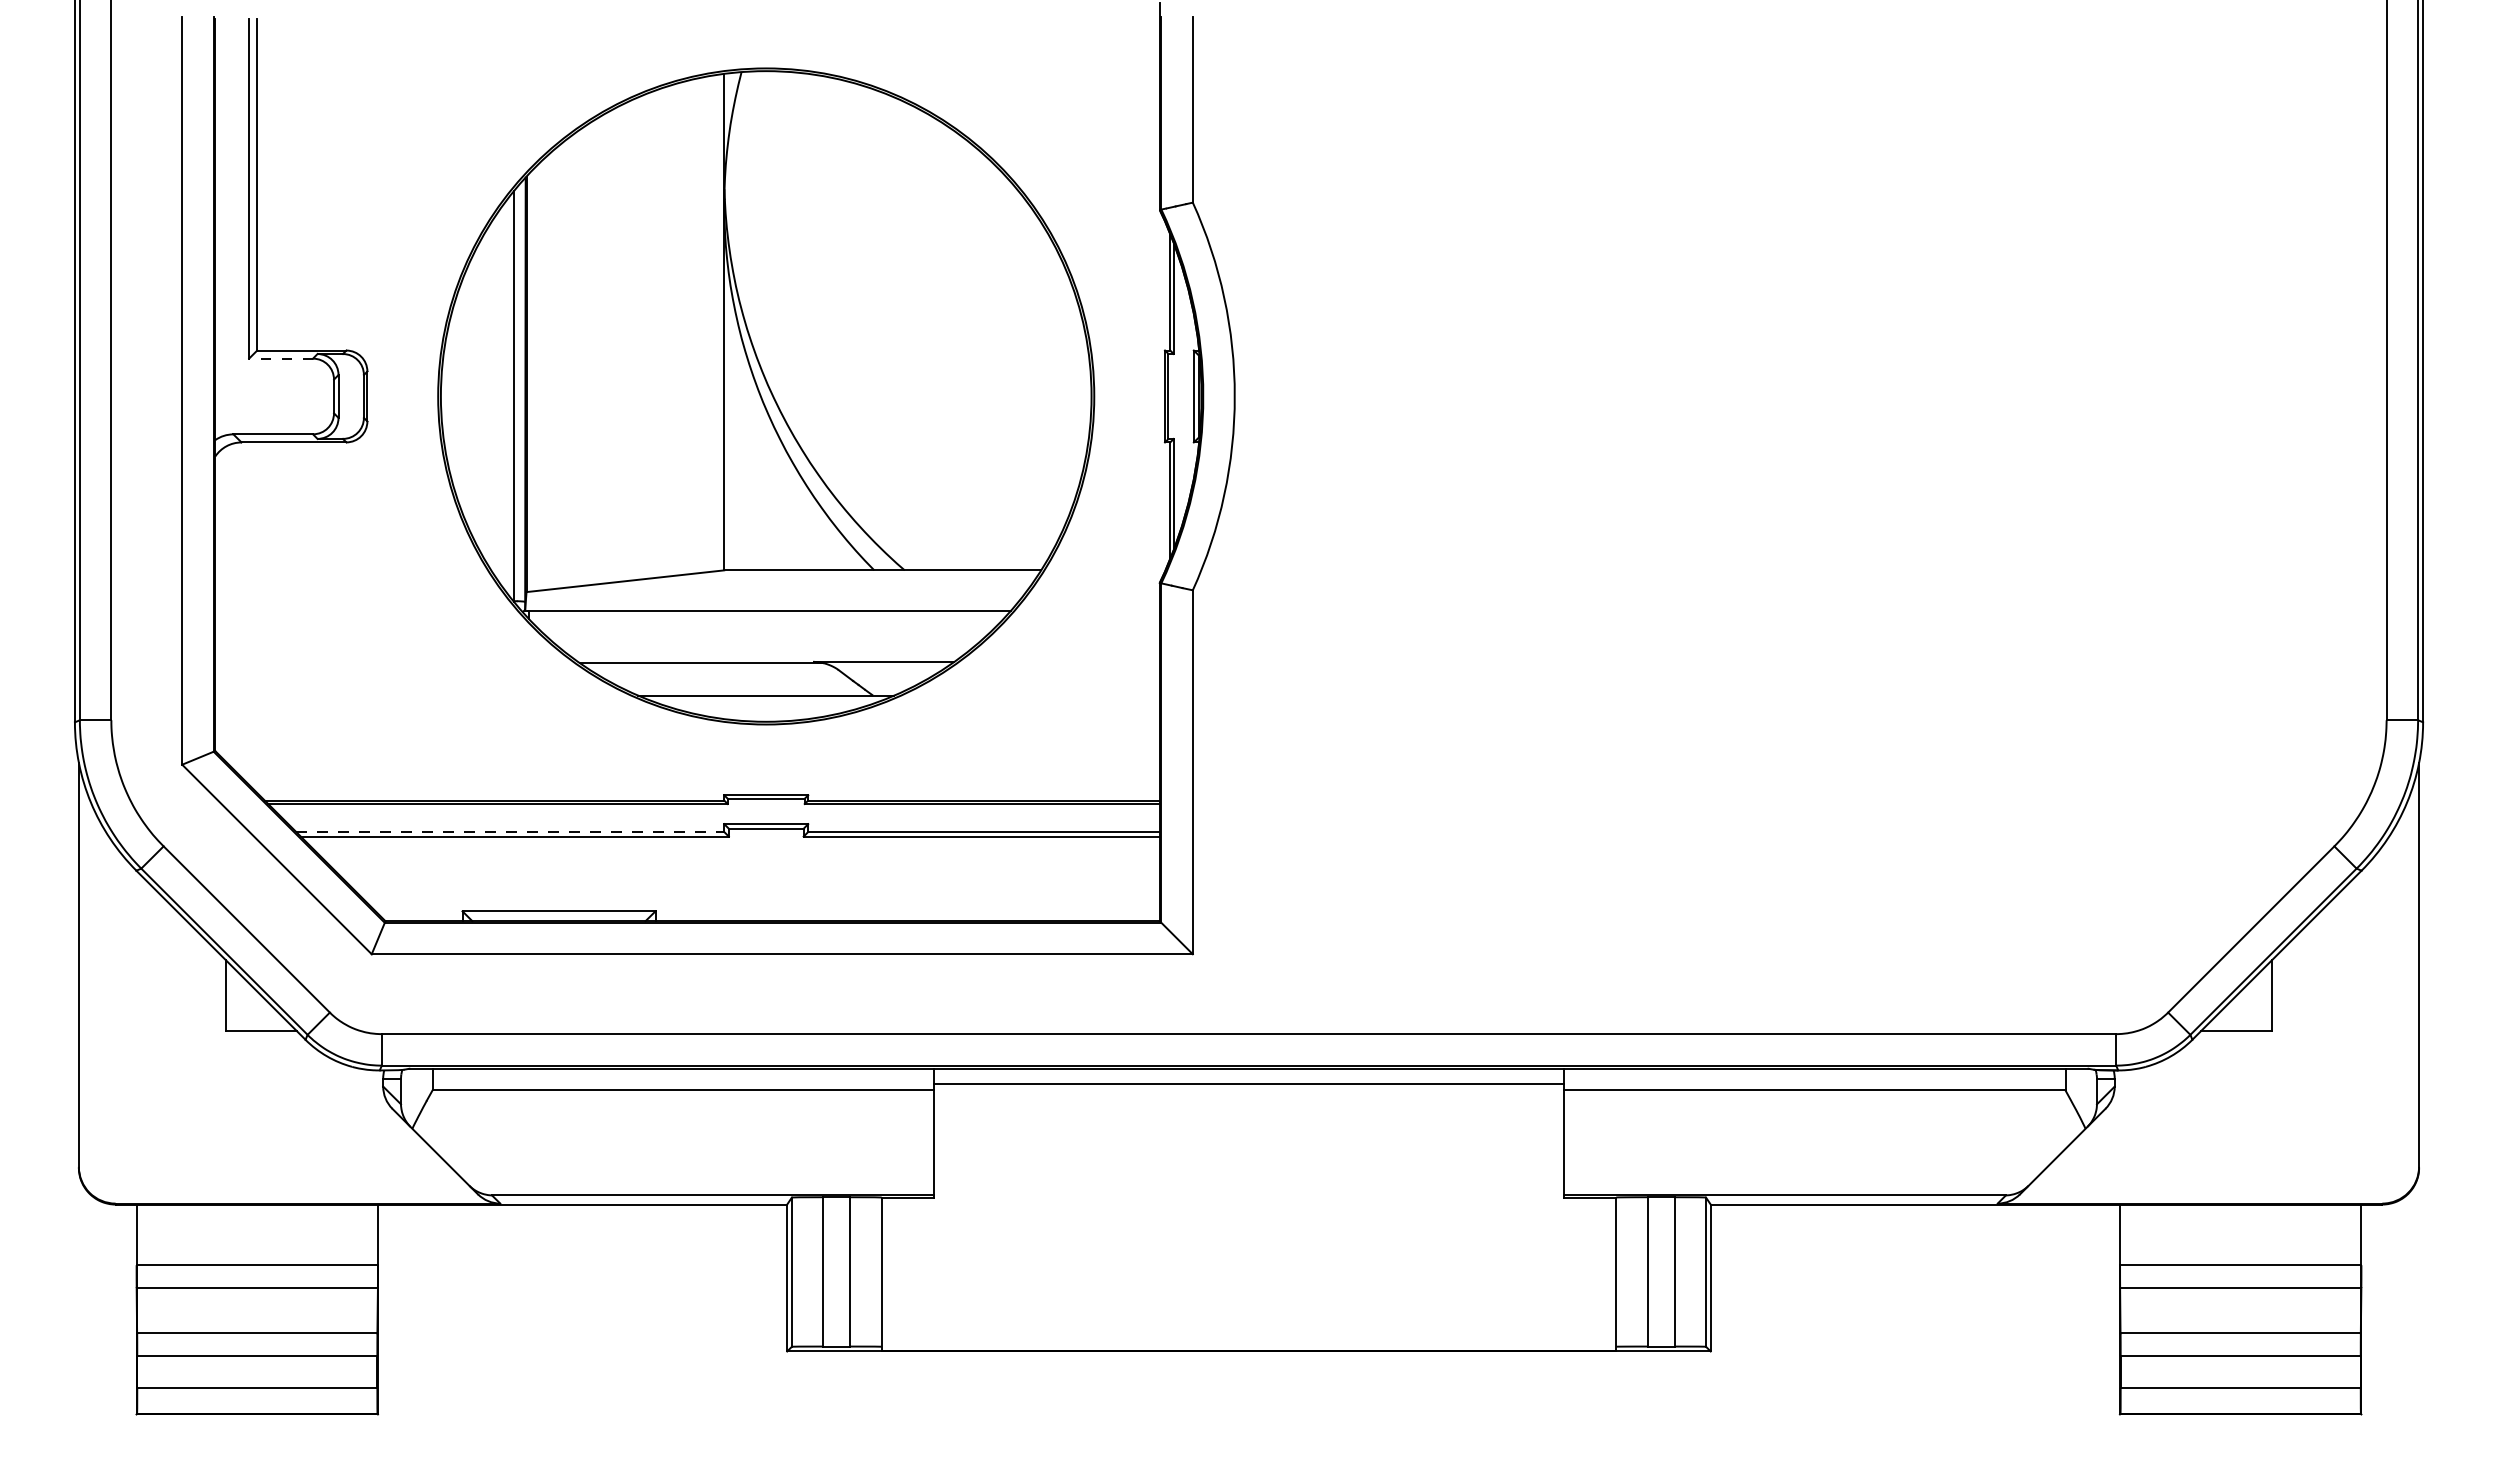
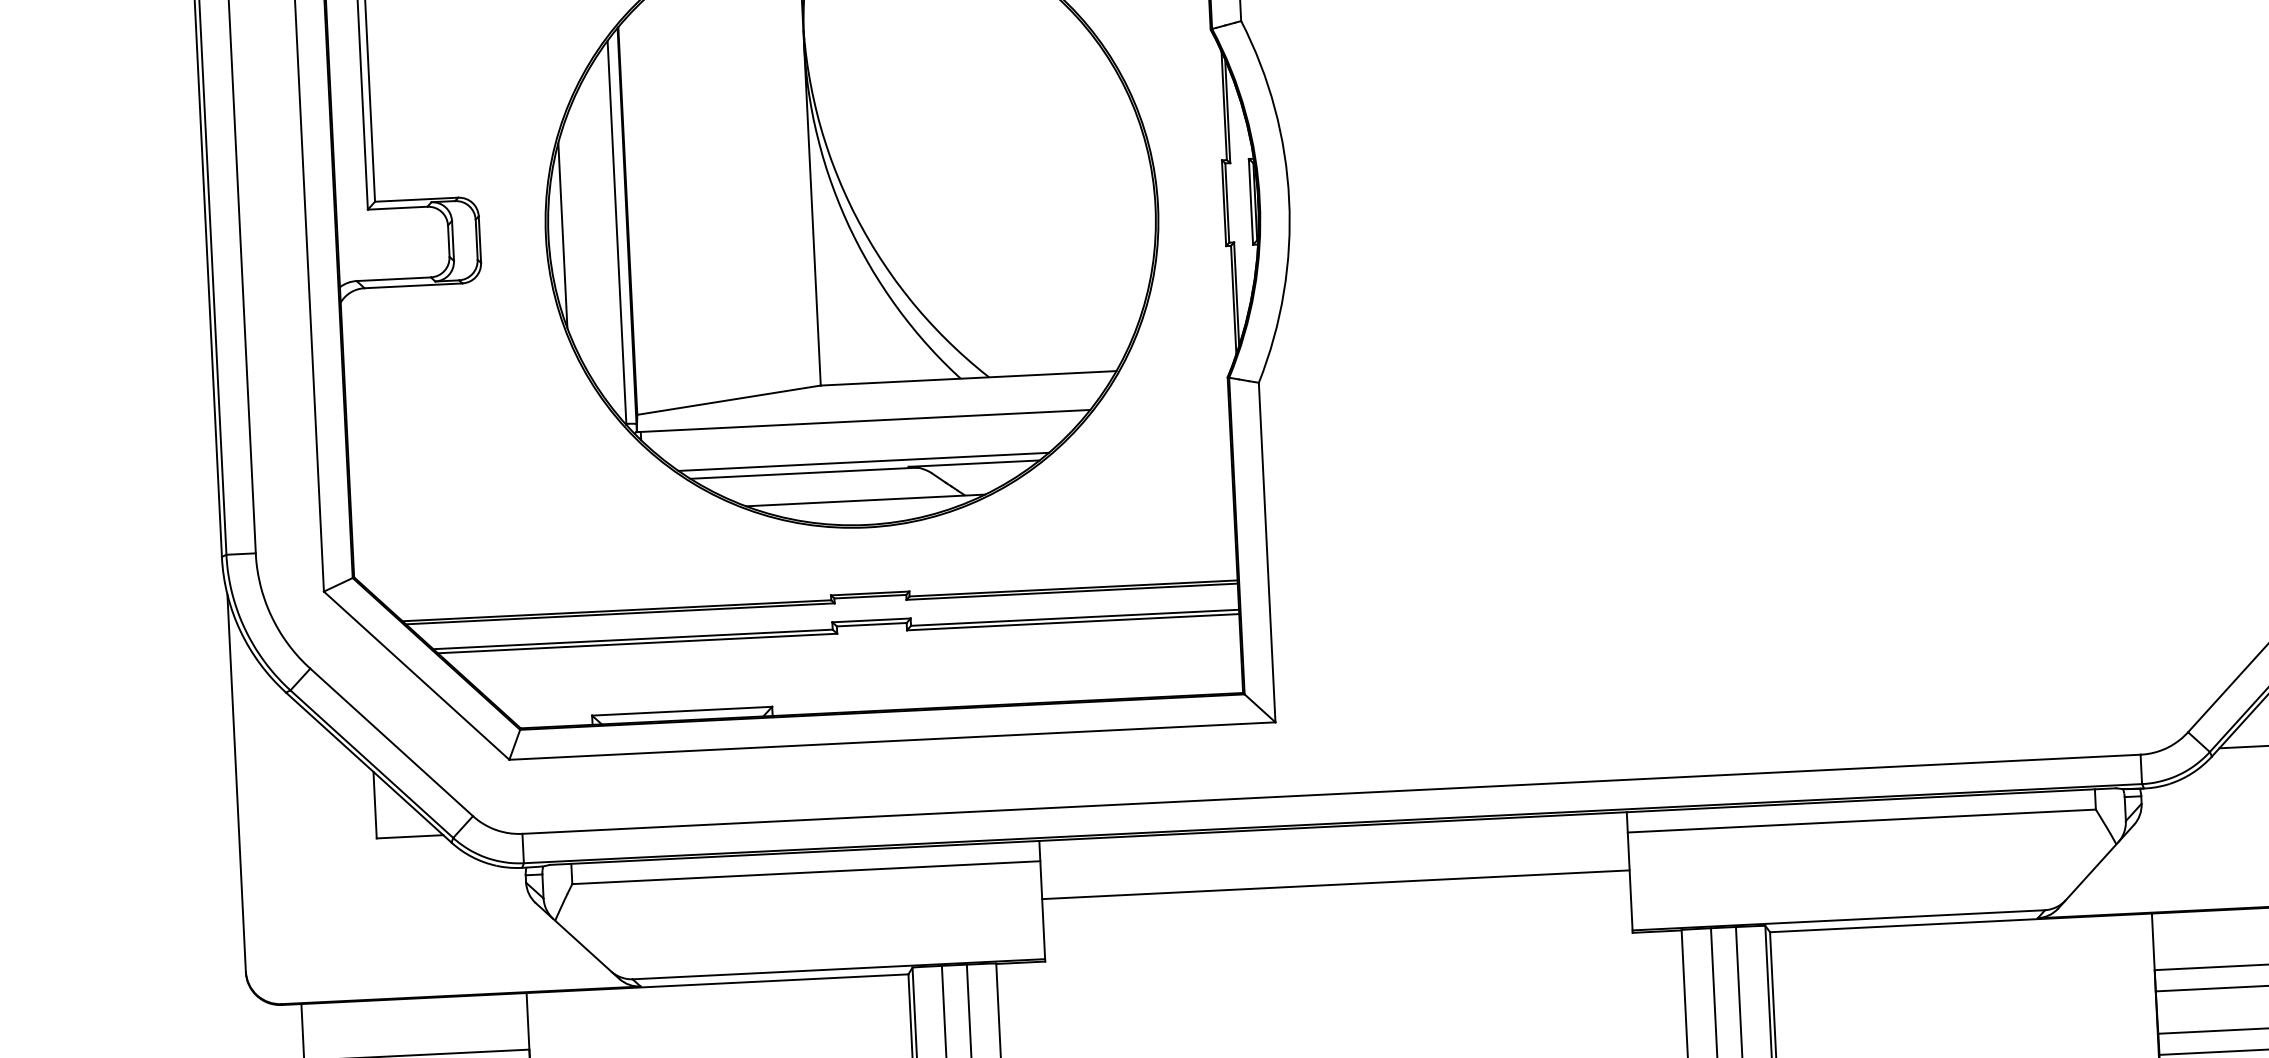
line: (281, 358) -> (398, 208), dashed -> solid
line: (456, 396) -> (563, 235), added
line: (765, 654) -> (863, 462), added
line: (510, 831) -> (633, 638), dashed -> solid
line: (1248, 1084) -> (1335, 885), moved

